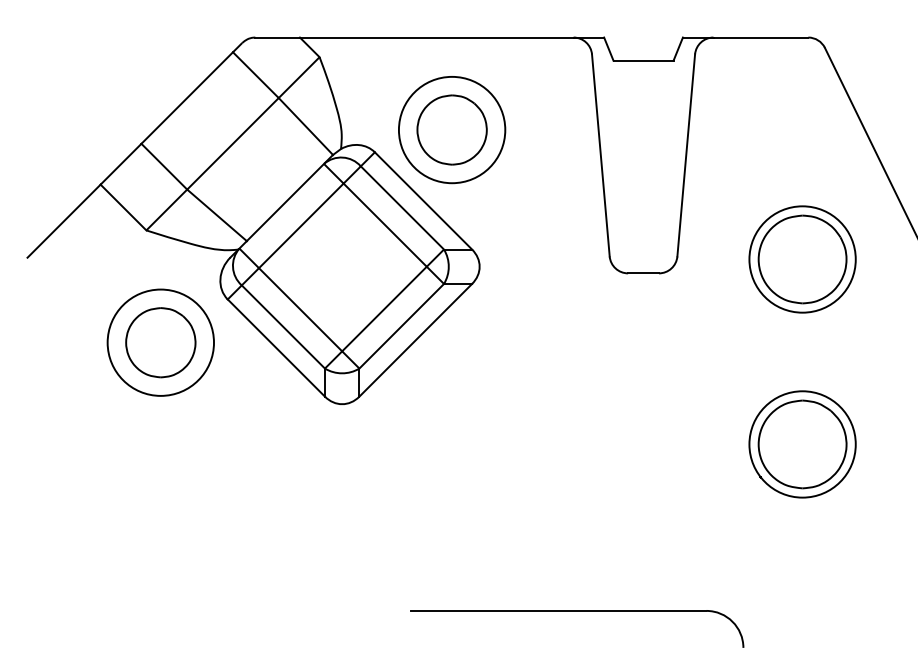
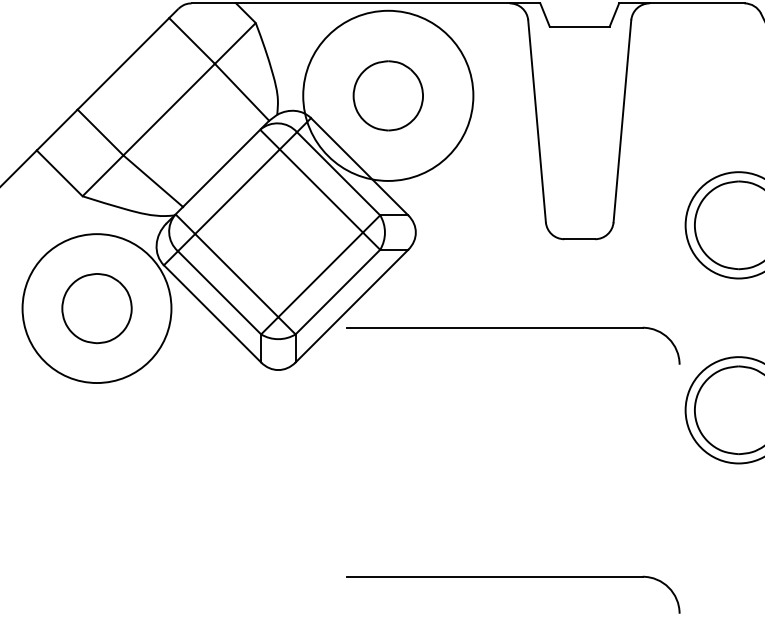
circle: (451, 129) -> (387, 95), size x1.6
circle: (160, 342) -> (96, 308), size x1.4
part: (577, 362) -> (513, 328), added

